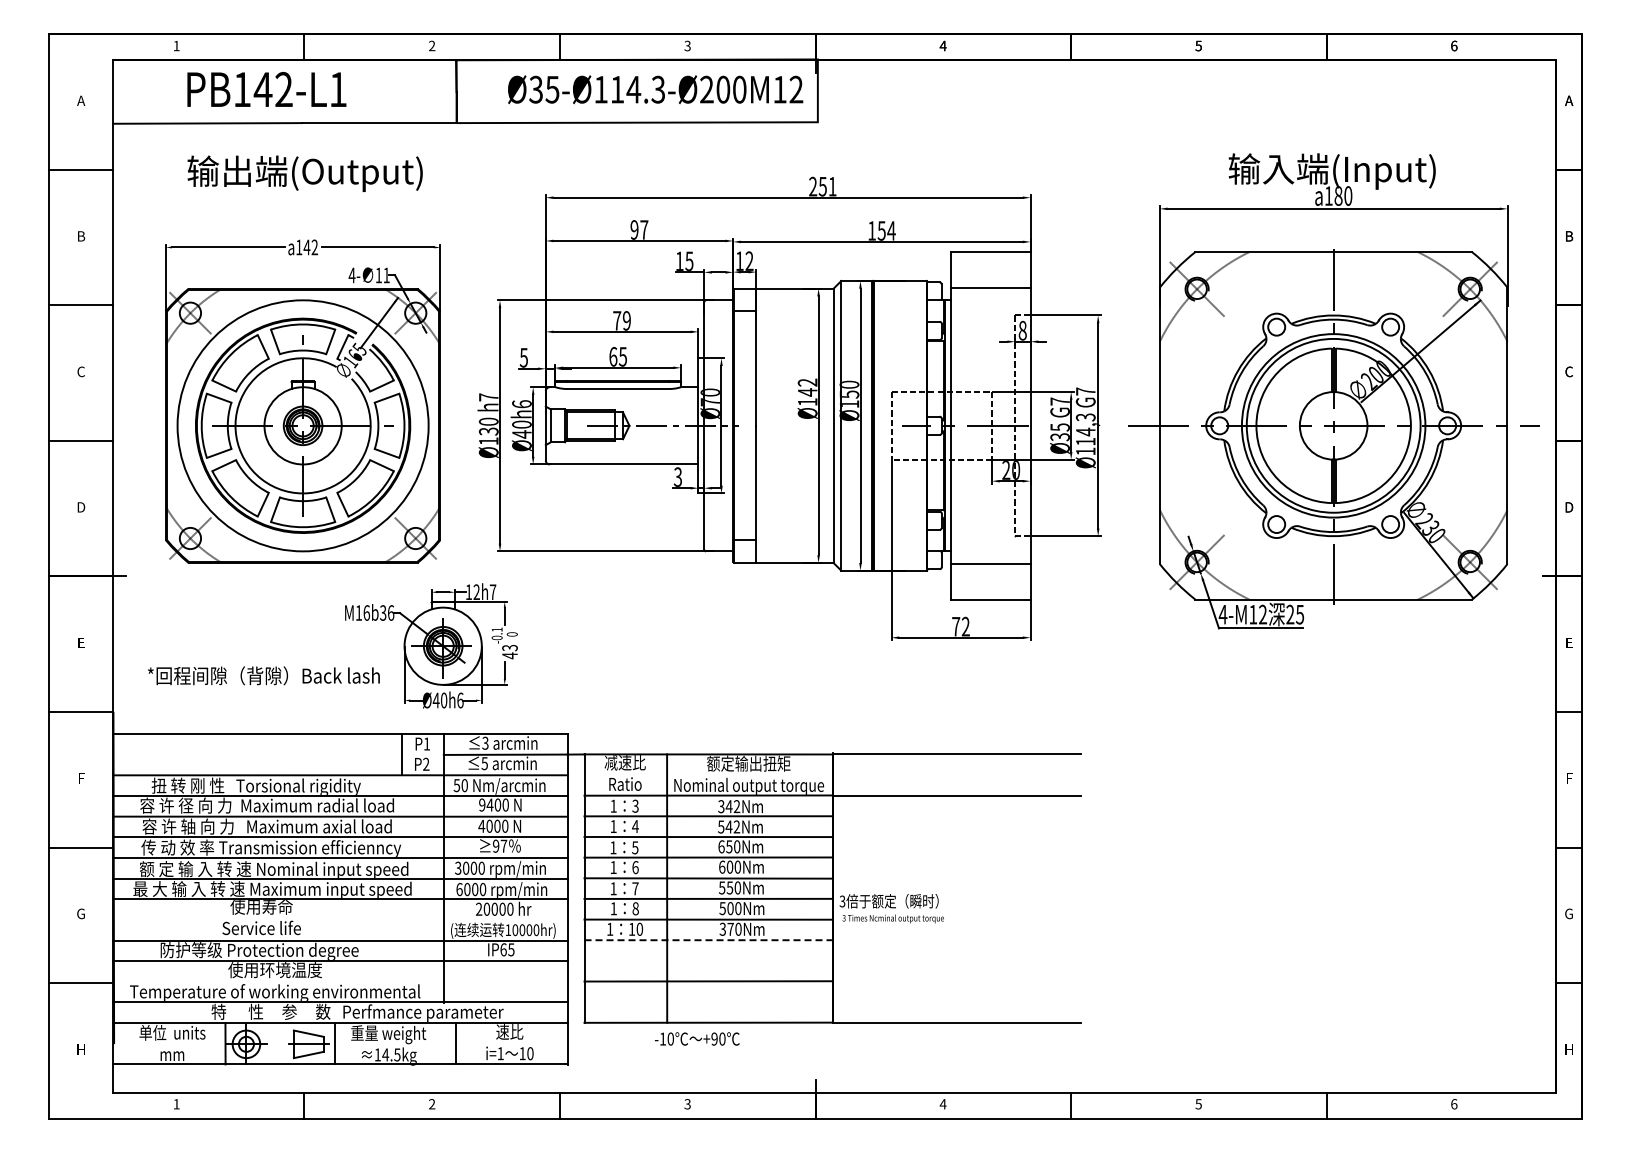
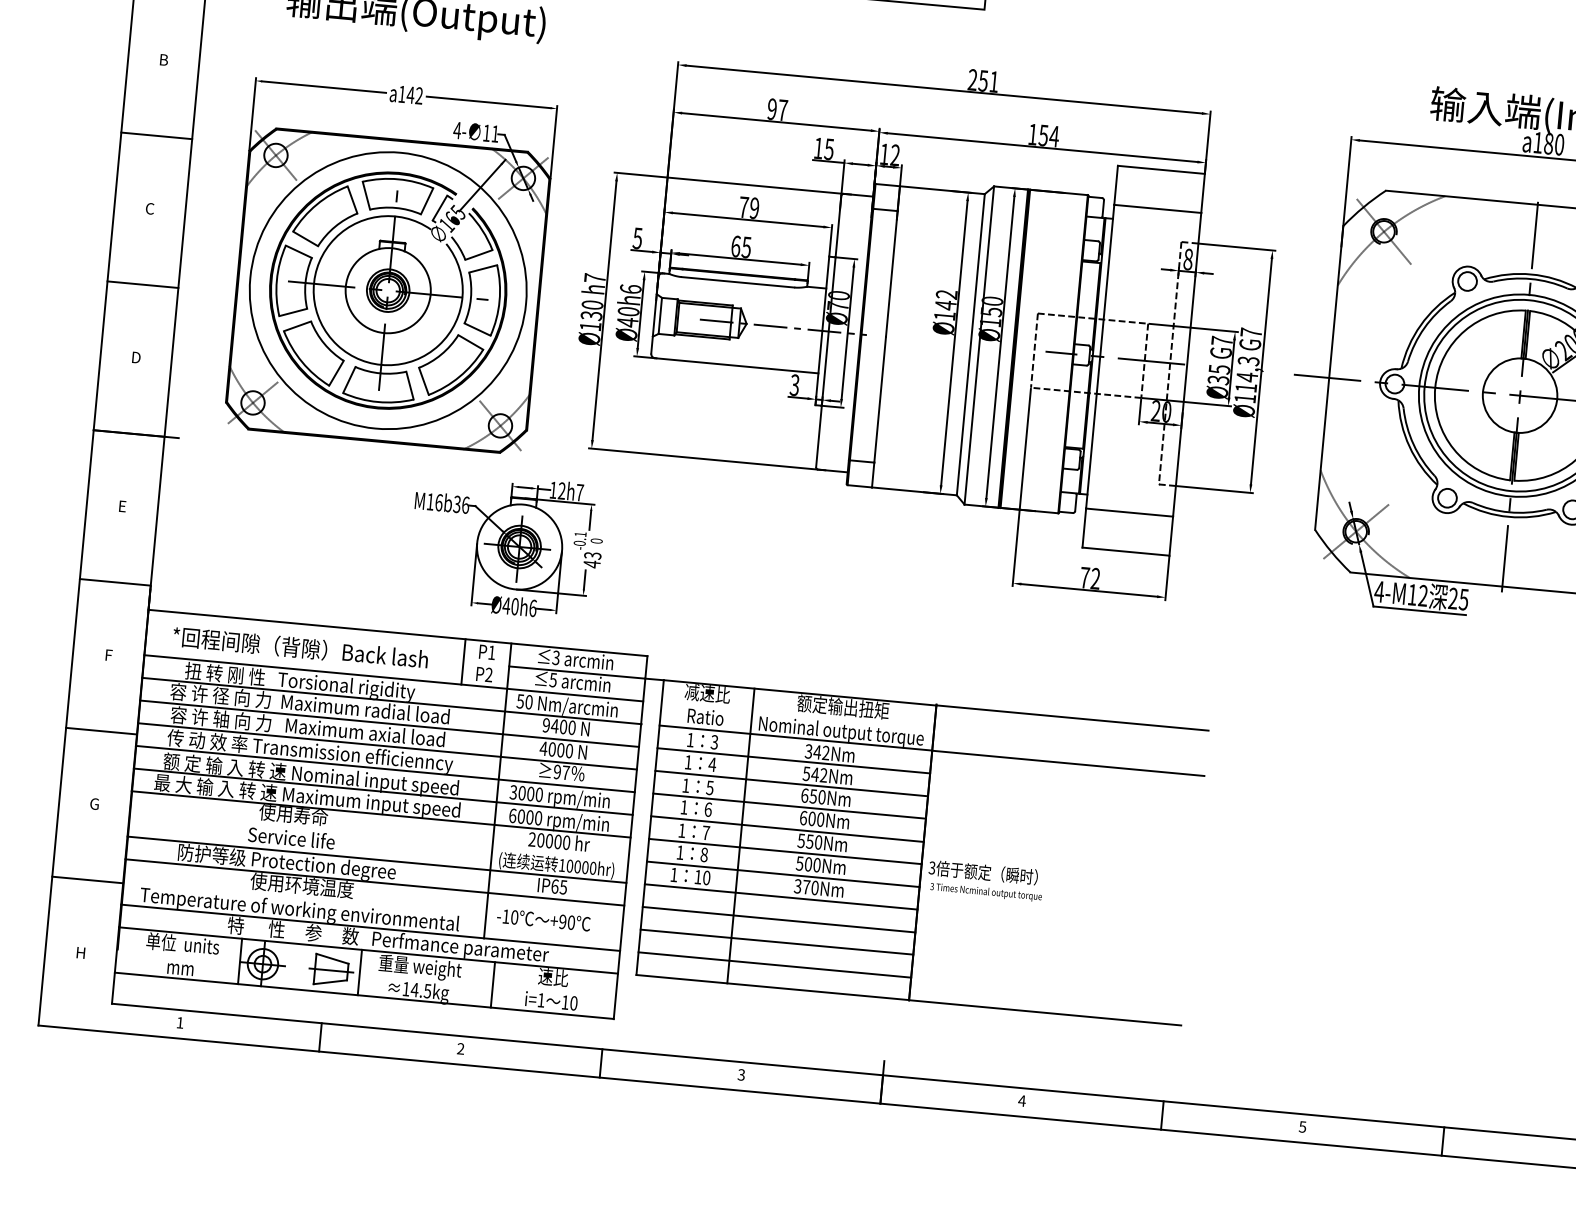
text: (263, 675) -> (300, 647), moved
line: (709, 940) -> (782, 897), dashed -> solid
line: (708, 960) -> (778, 919), added
line: (708, 1002) -> (774, 965), added
text: (697, 1038) -> (544, 919), moved

